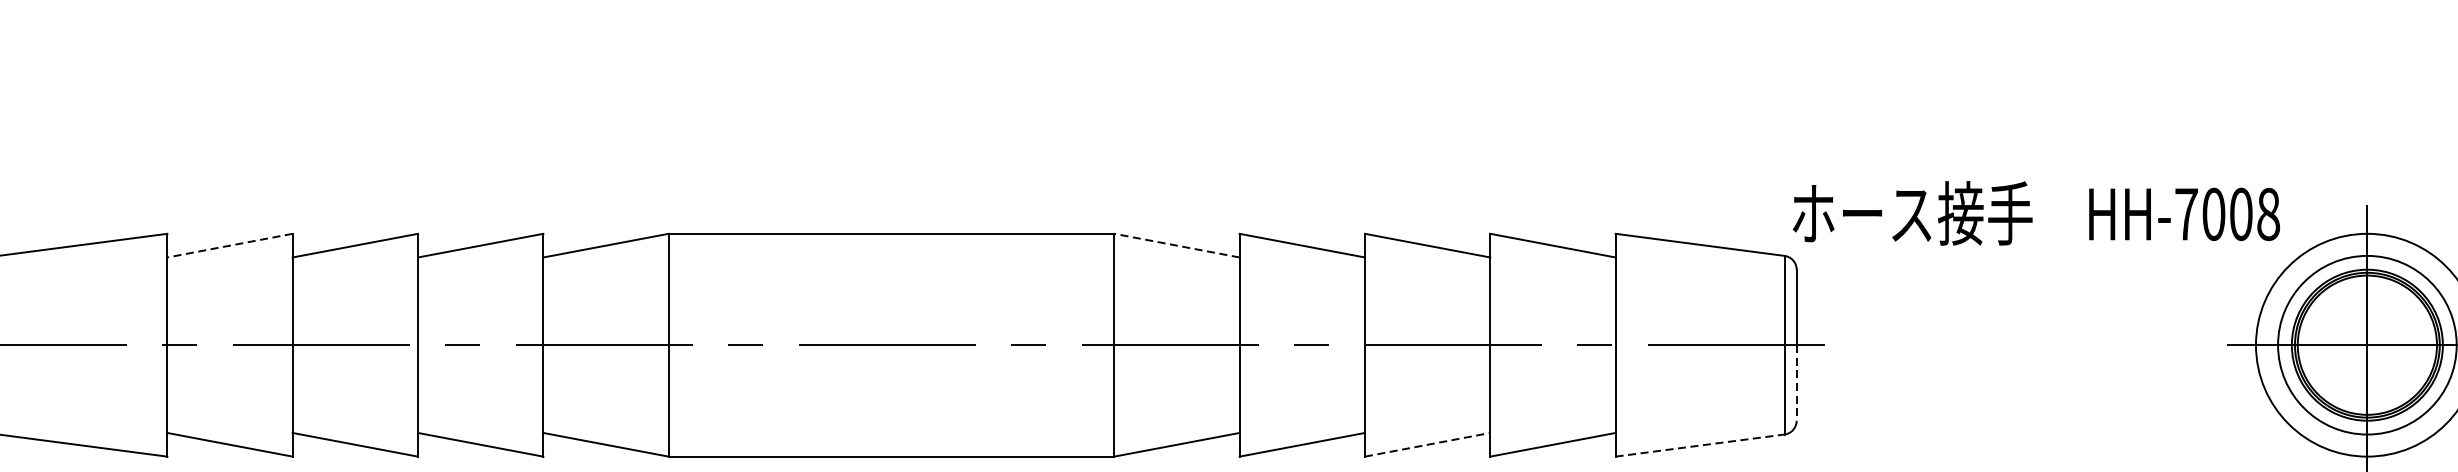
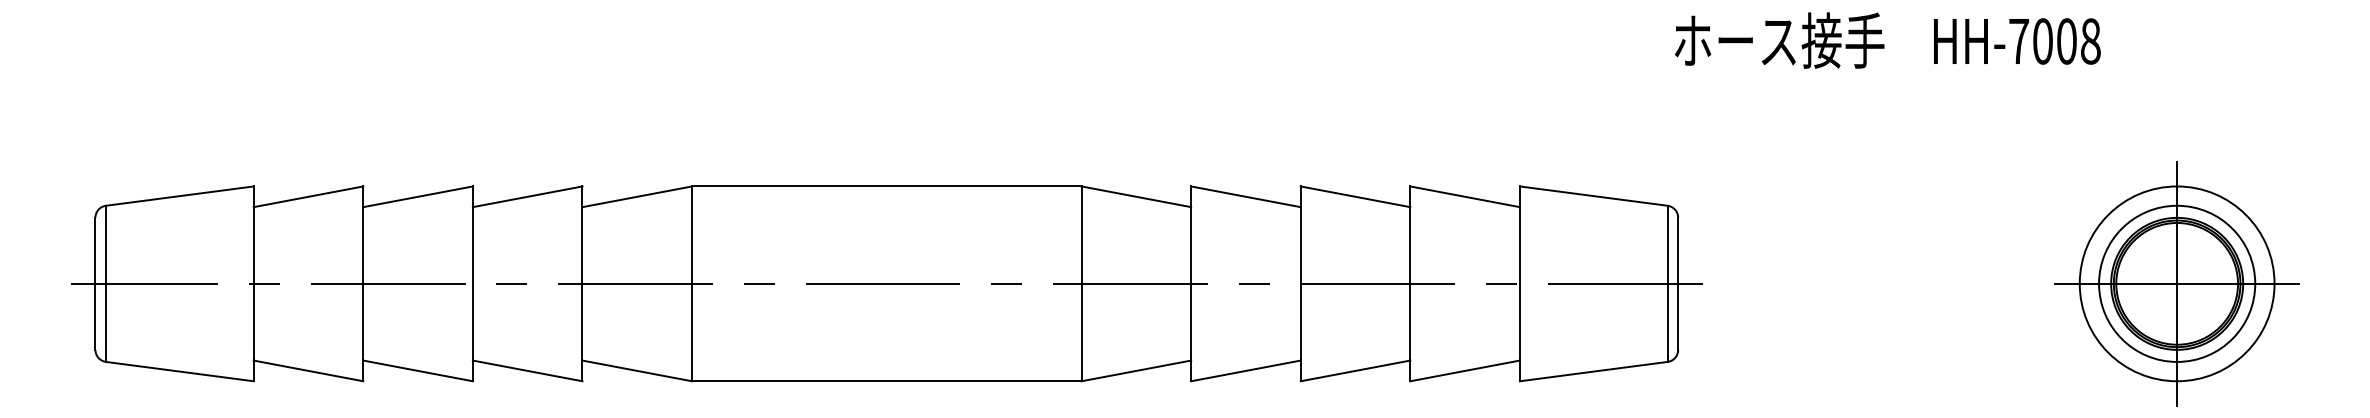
text: (2036, 213) -> (1887, 40), moved
line: (230, 245) -> (308, 196), dashed -> solid
line: (1177, 245) -> (1136, 196), dashed -> solid
line: (1797, 383) -> (1678, 317), dashed -> solid
line: (1427, 444) -> (1355, 370), dashed -> solid
line: (1700, 445) -> (1594, 371), dashed -> solid

